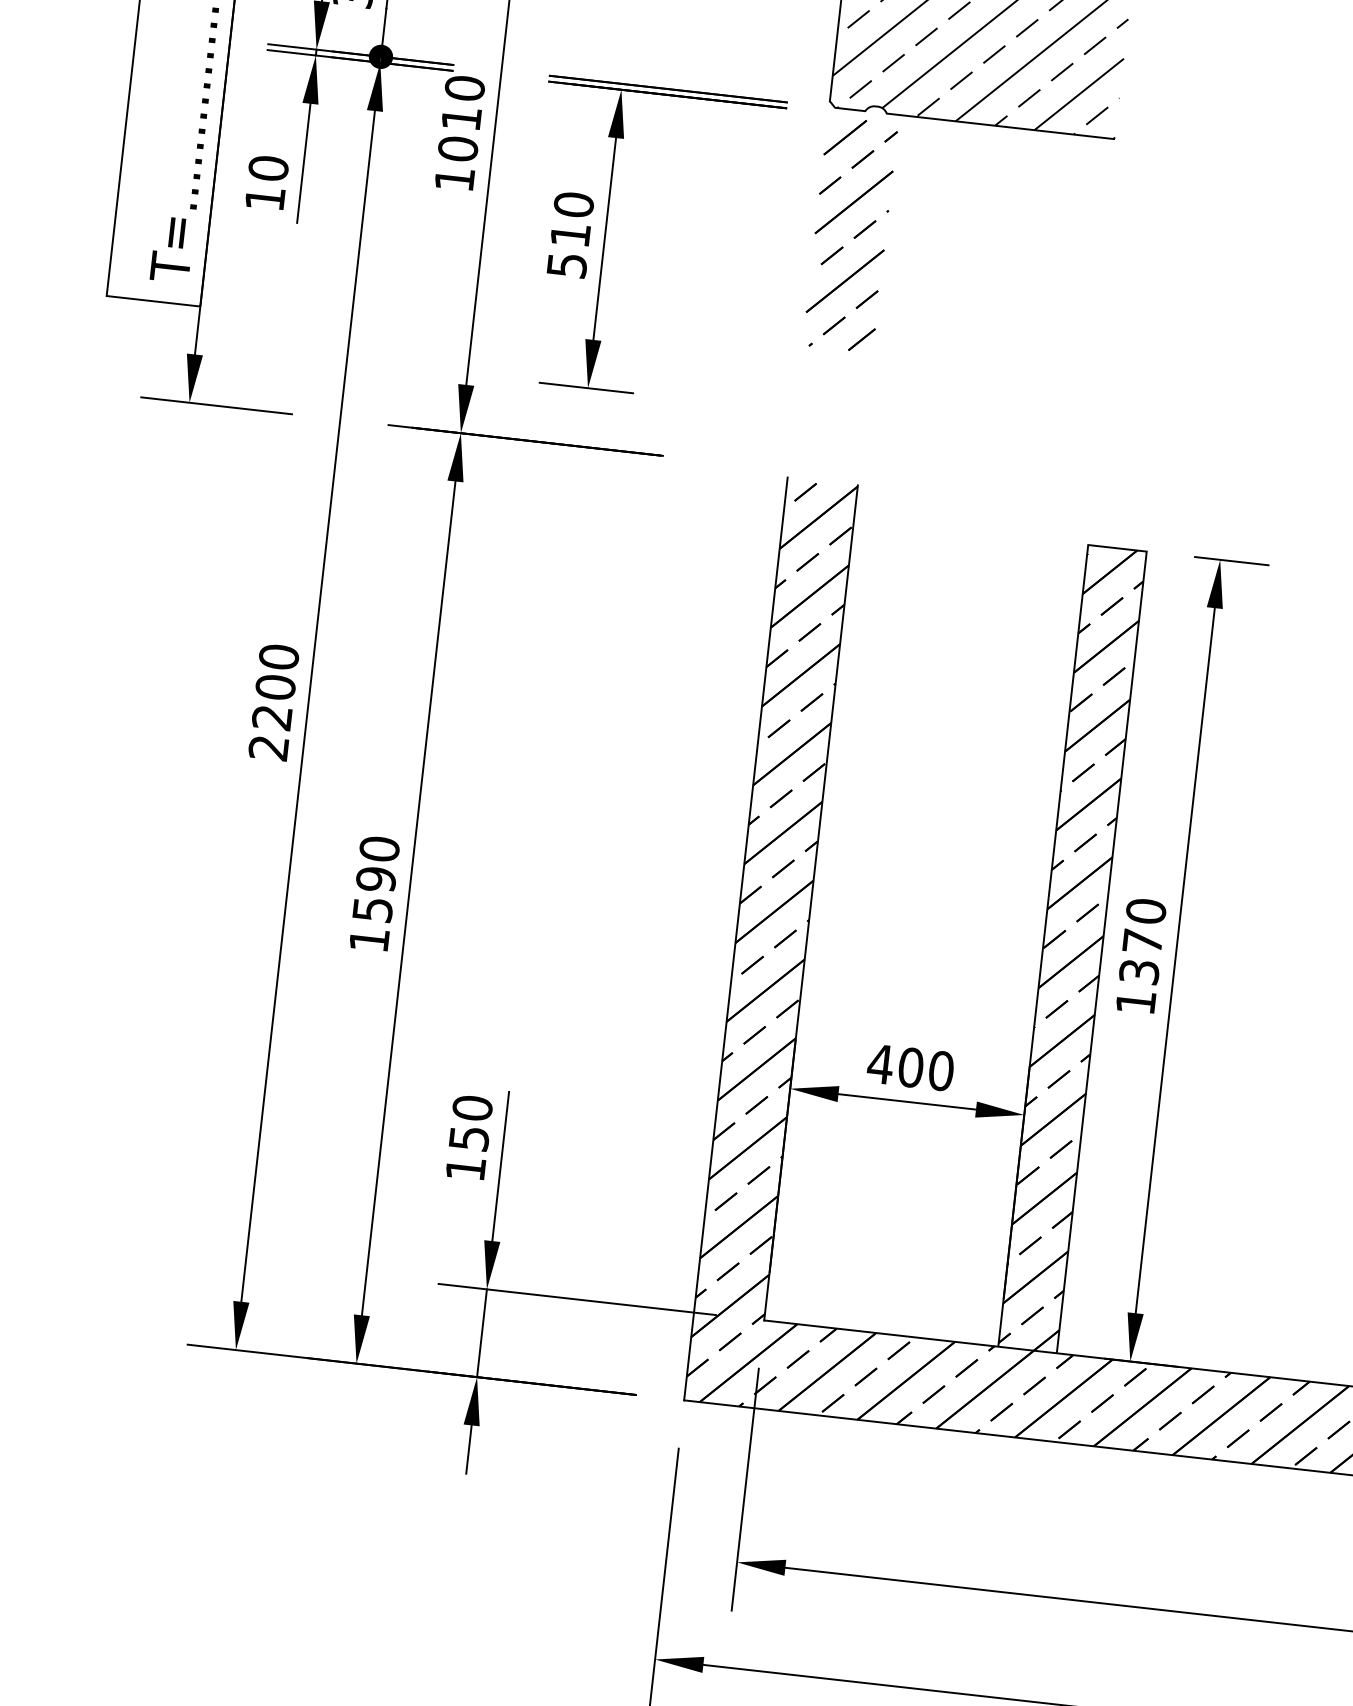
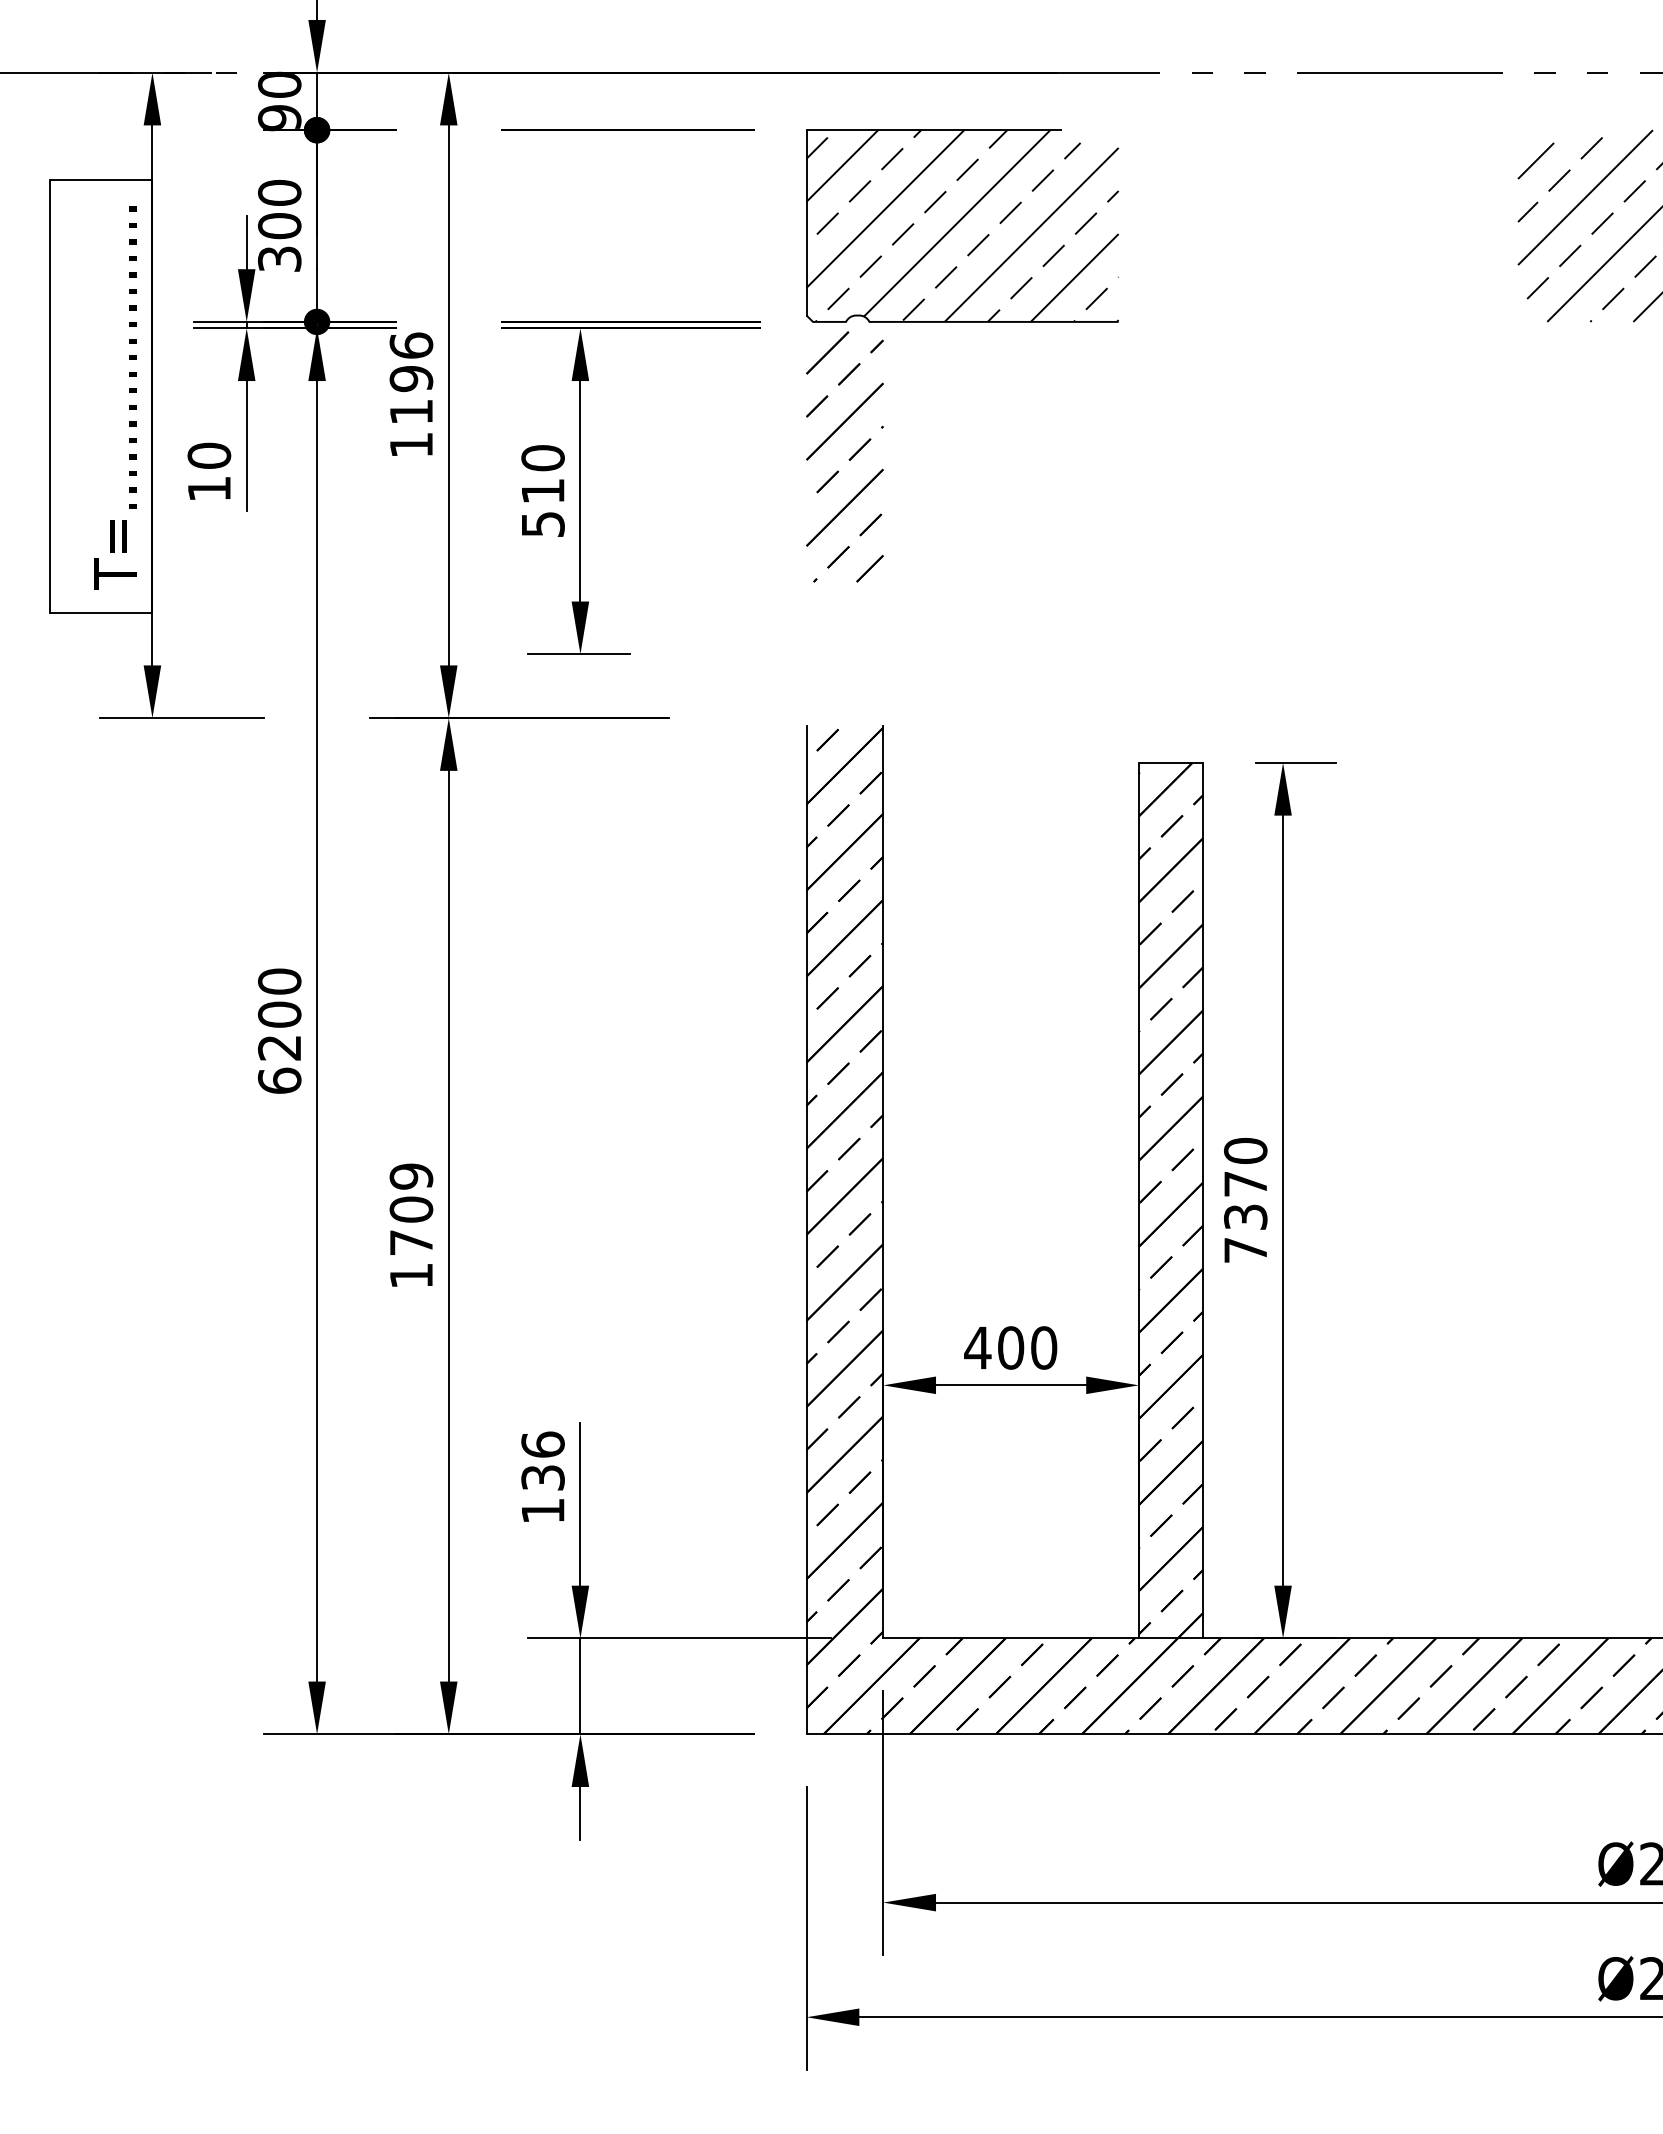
text: (461, 118) -> (411, 378), 1010 -> 1196
text: (268, 747) -> (279, 1080), 2200 -> 6200
text: (376, 879) -> (411, 1209), 1590 -> 1709
text: (1135, 1002) -> (1245, 1250), 1370 -> 7370
text: (470, 1122) -> (542, 1460), 150 -> 136

